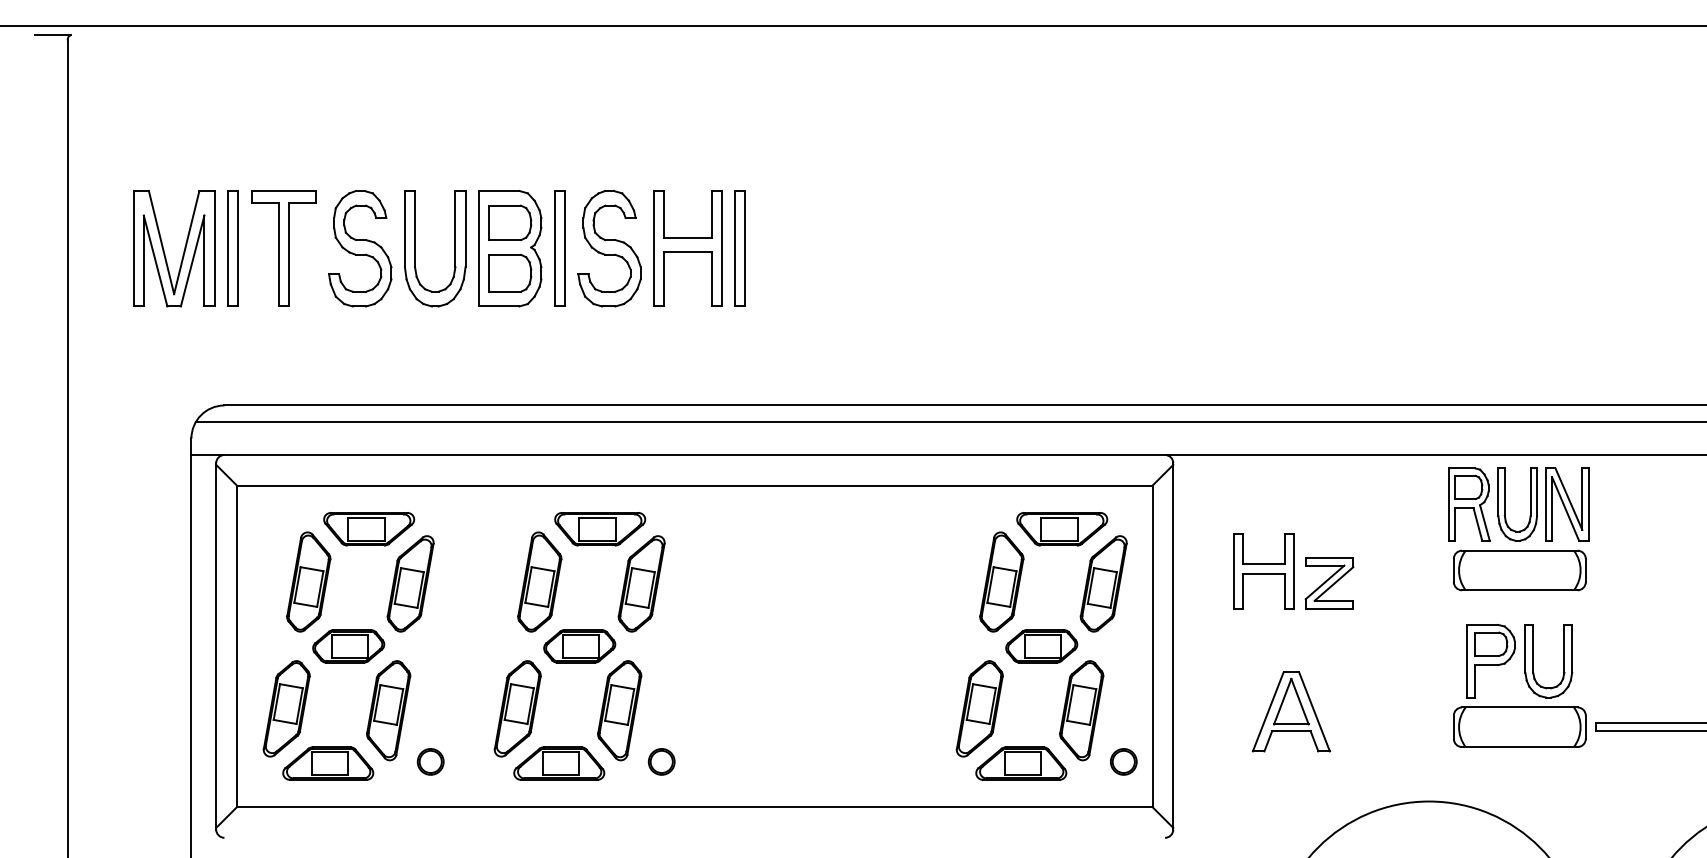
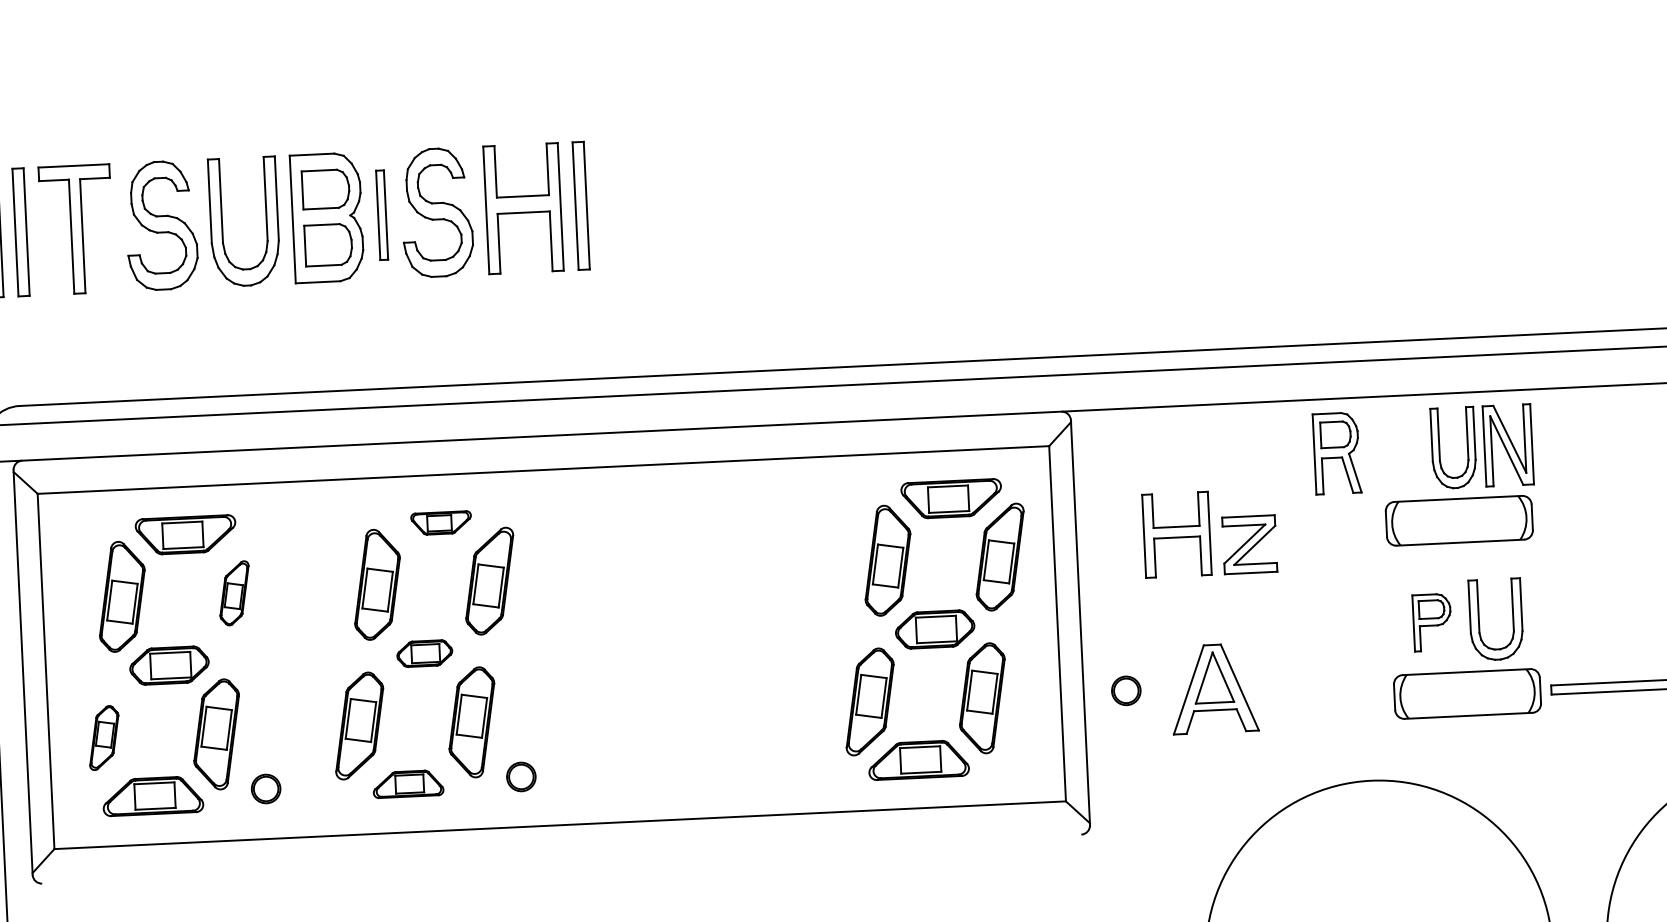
part: (559, 248) -> (381, 215), size x0.7
part: (1469, 504) -> (1337, 453), moved
part: (600, 529) -> (441, 523), size x0.6
part: (410, 583) -> (234, 592), size x0.6
part: (579, 646) -> (424, 653), size x0.7
part: (1490, 661) -> (1431, 622), size x0.7
part: (286, 708) -> (104, 737), size x0.6
part: (1123, 761) -> (1125, 690), moved
part: (559, 763) -> (408, 784), size x0.7

